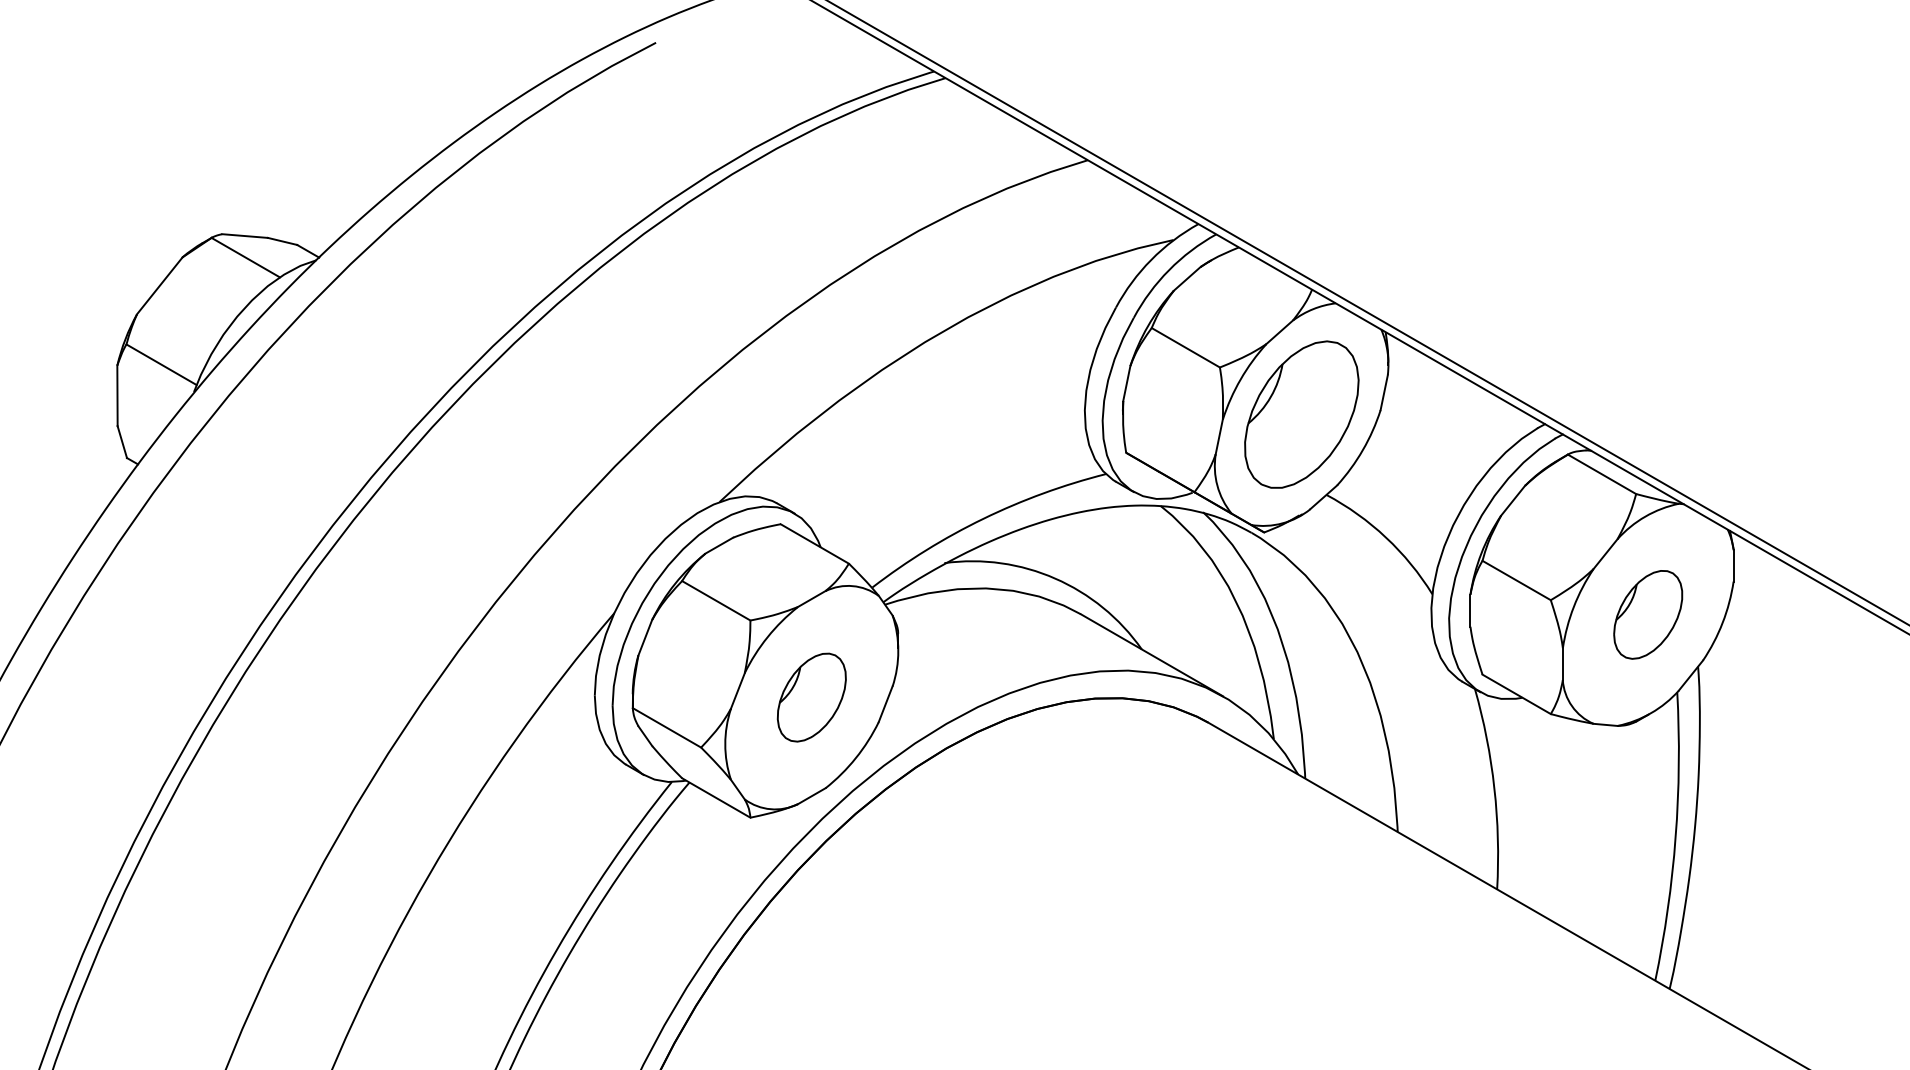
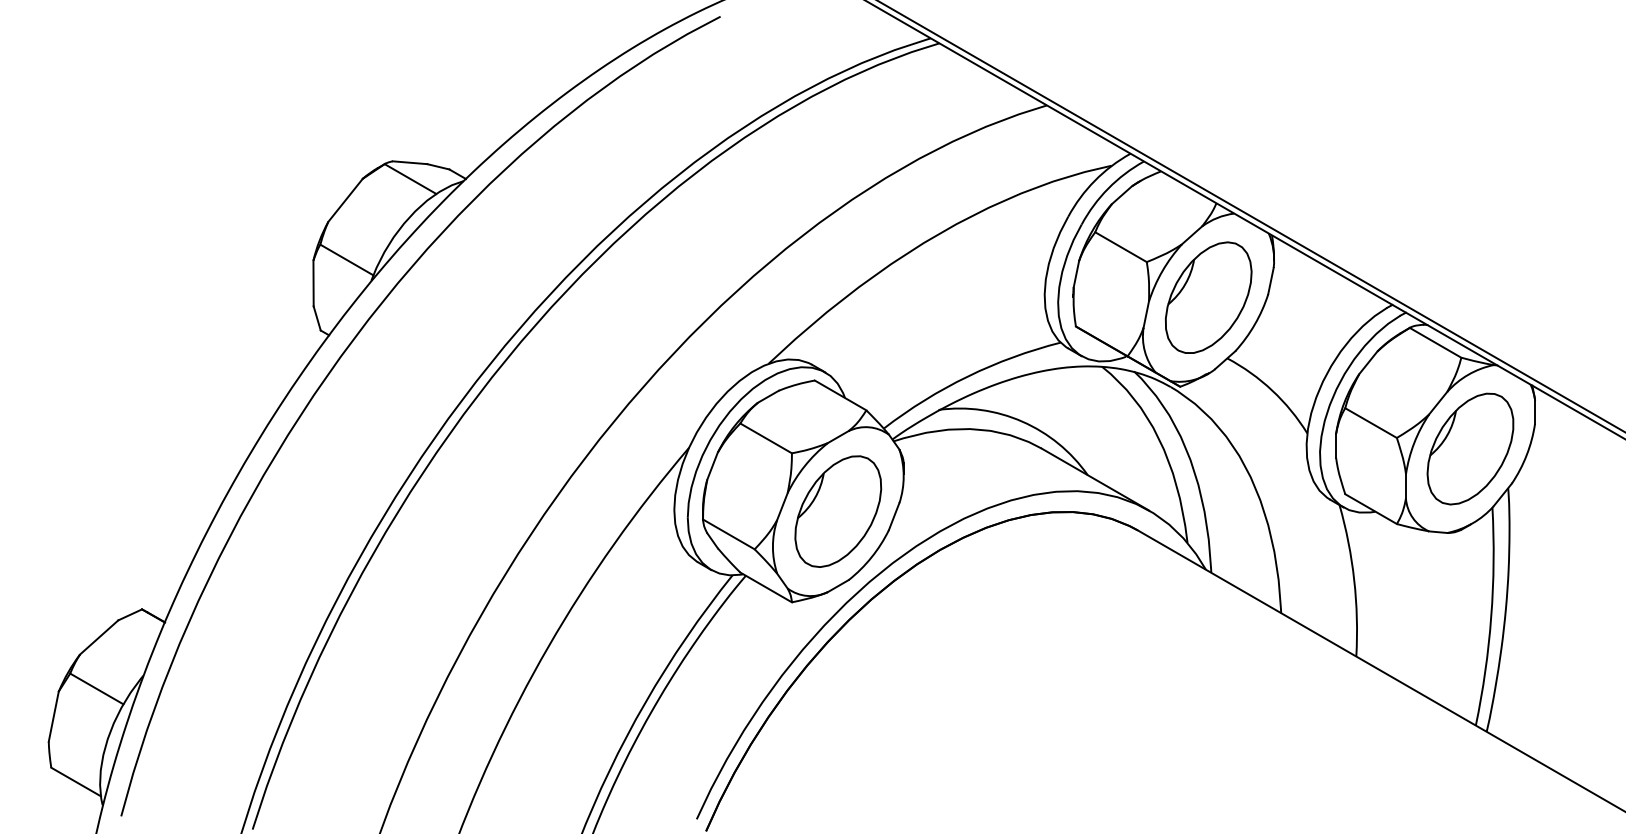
part: (1648, 614) -> (1470, 448), size x1.67
part: (812, 697) -> (838, 511), size x1.67

